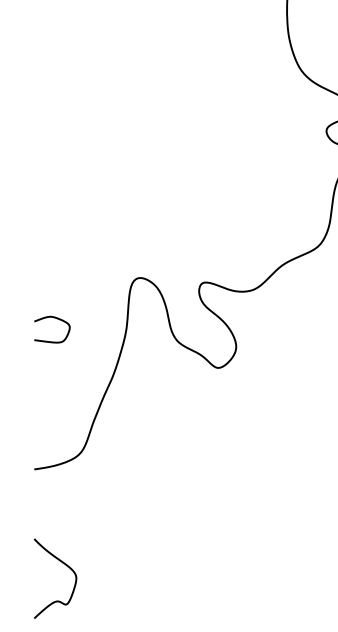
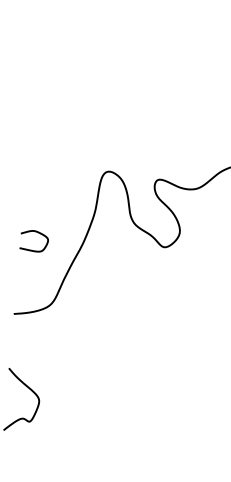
curve: (53, 318) -> (36, 232), moved

